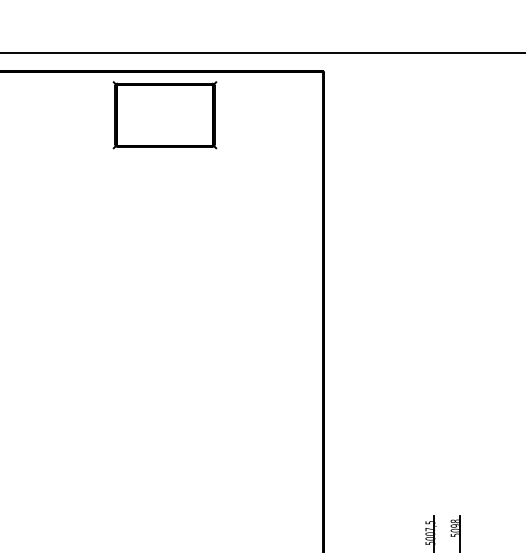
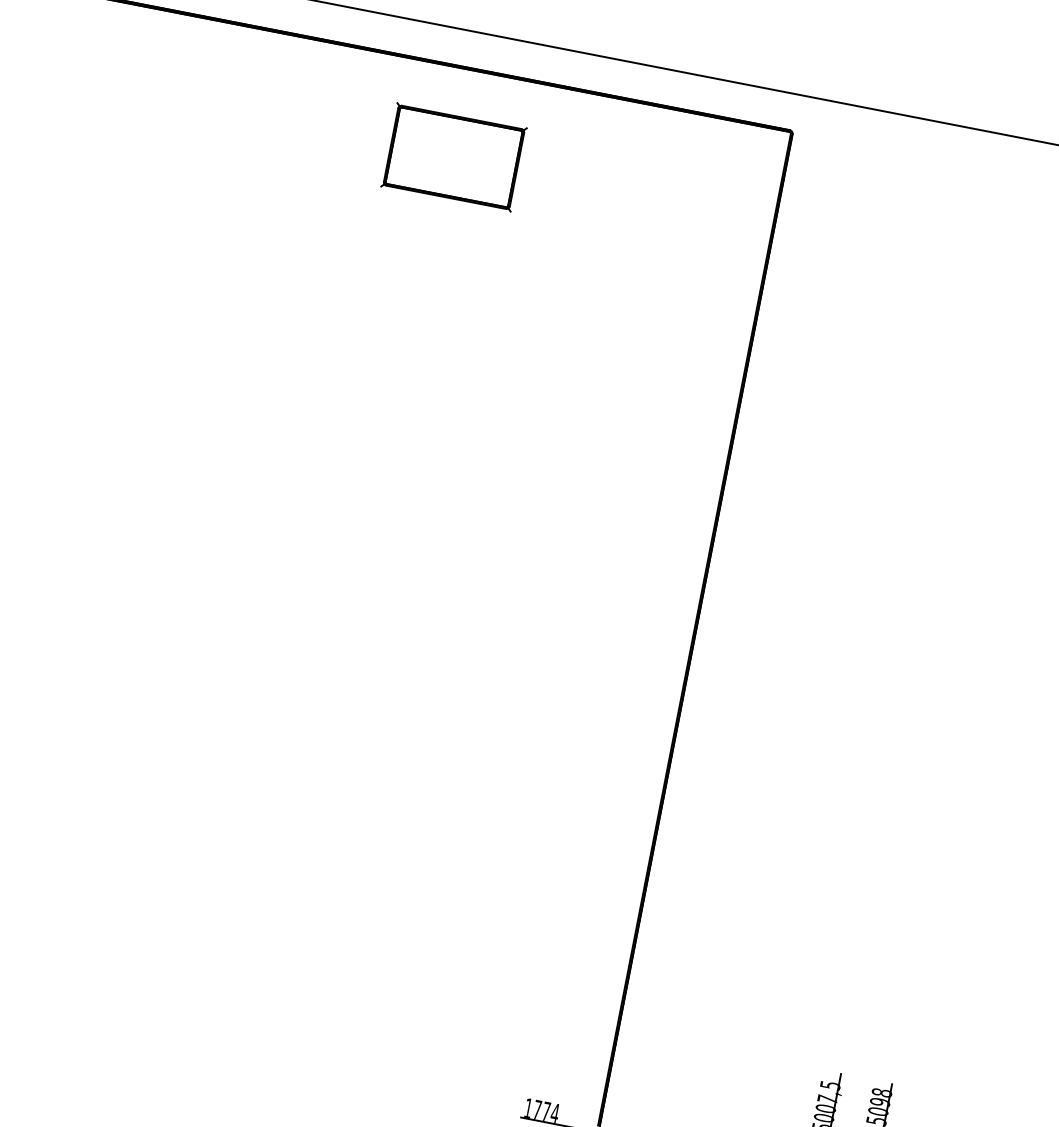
part: (164, 114) -> (453, 155), size x0.62

